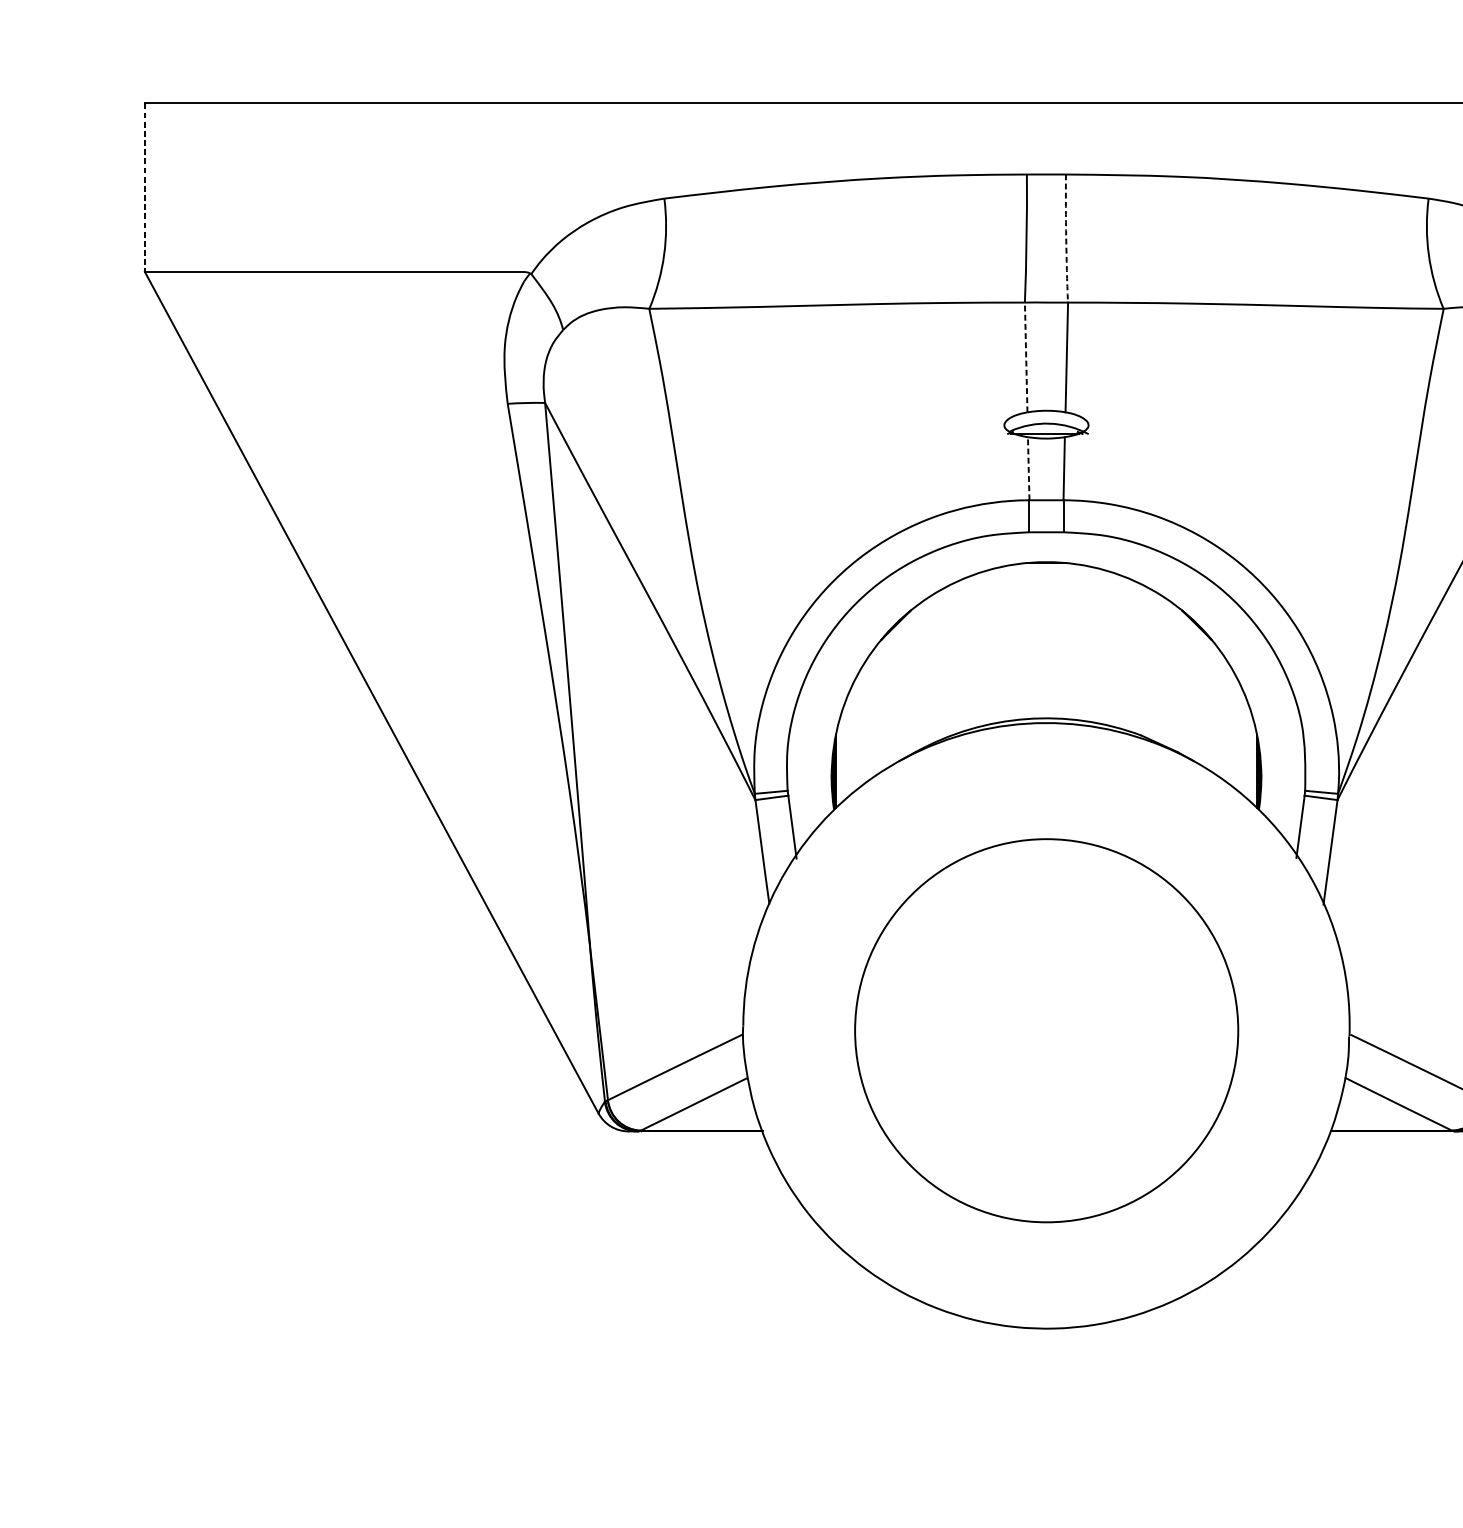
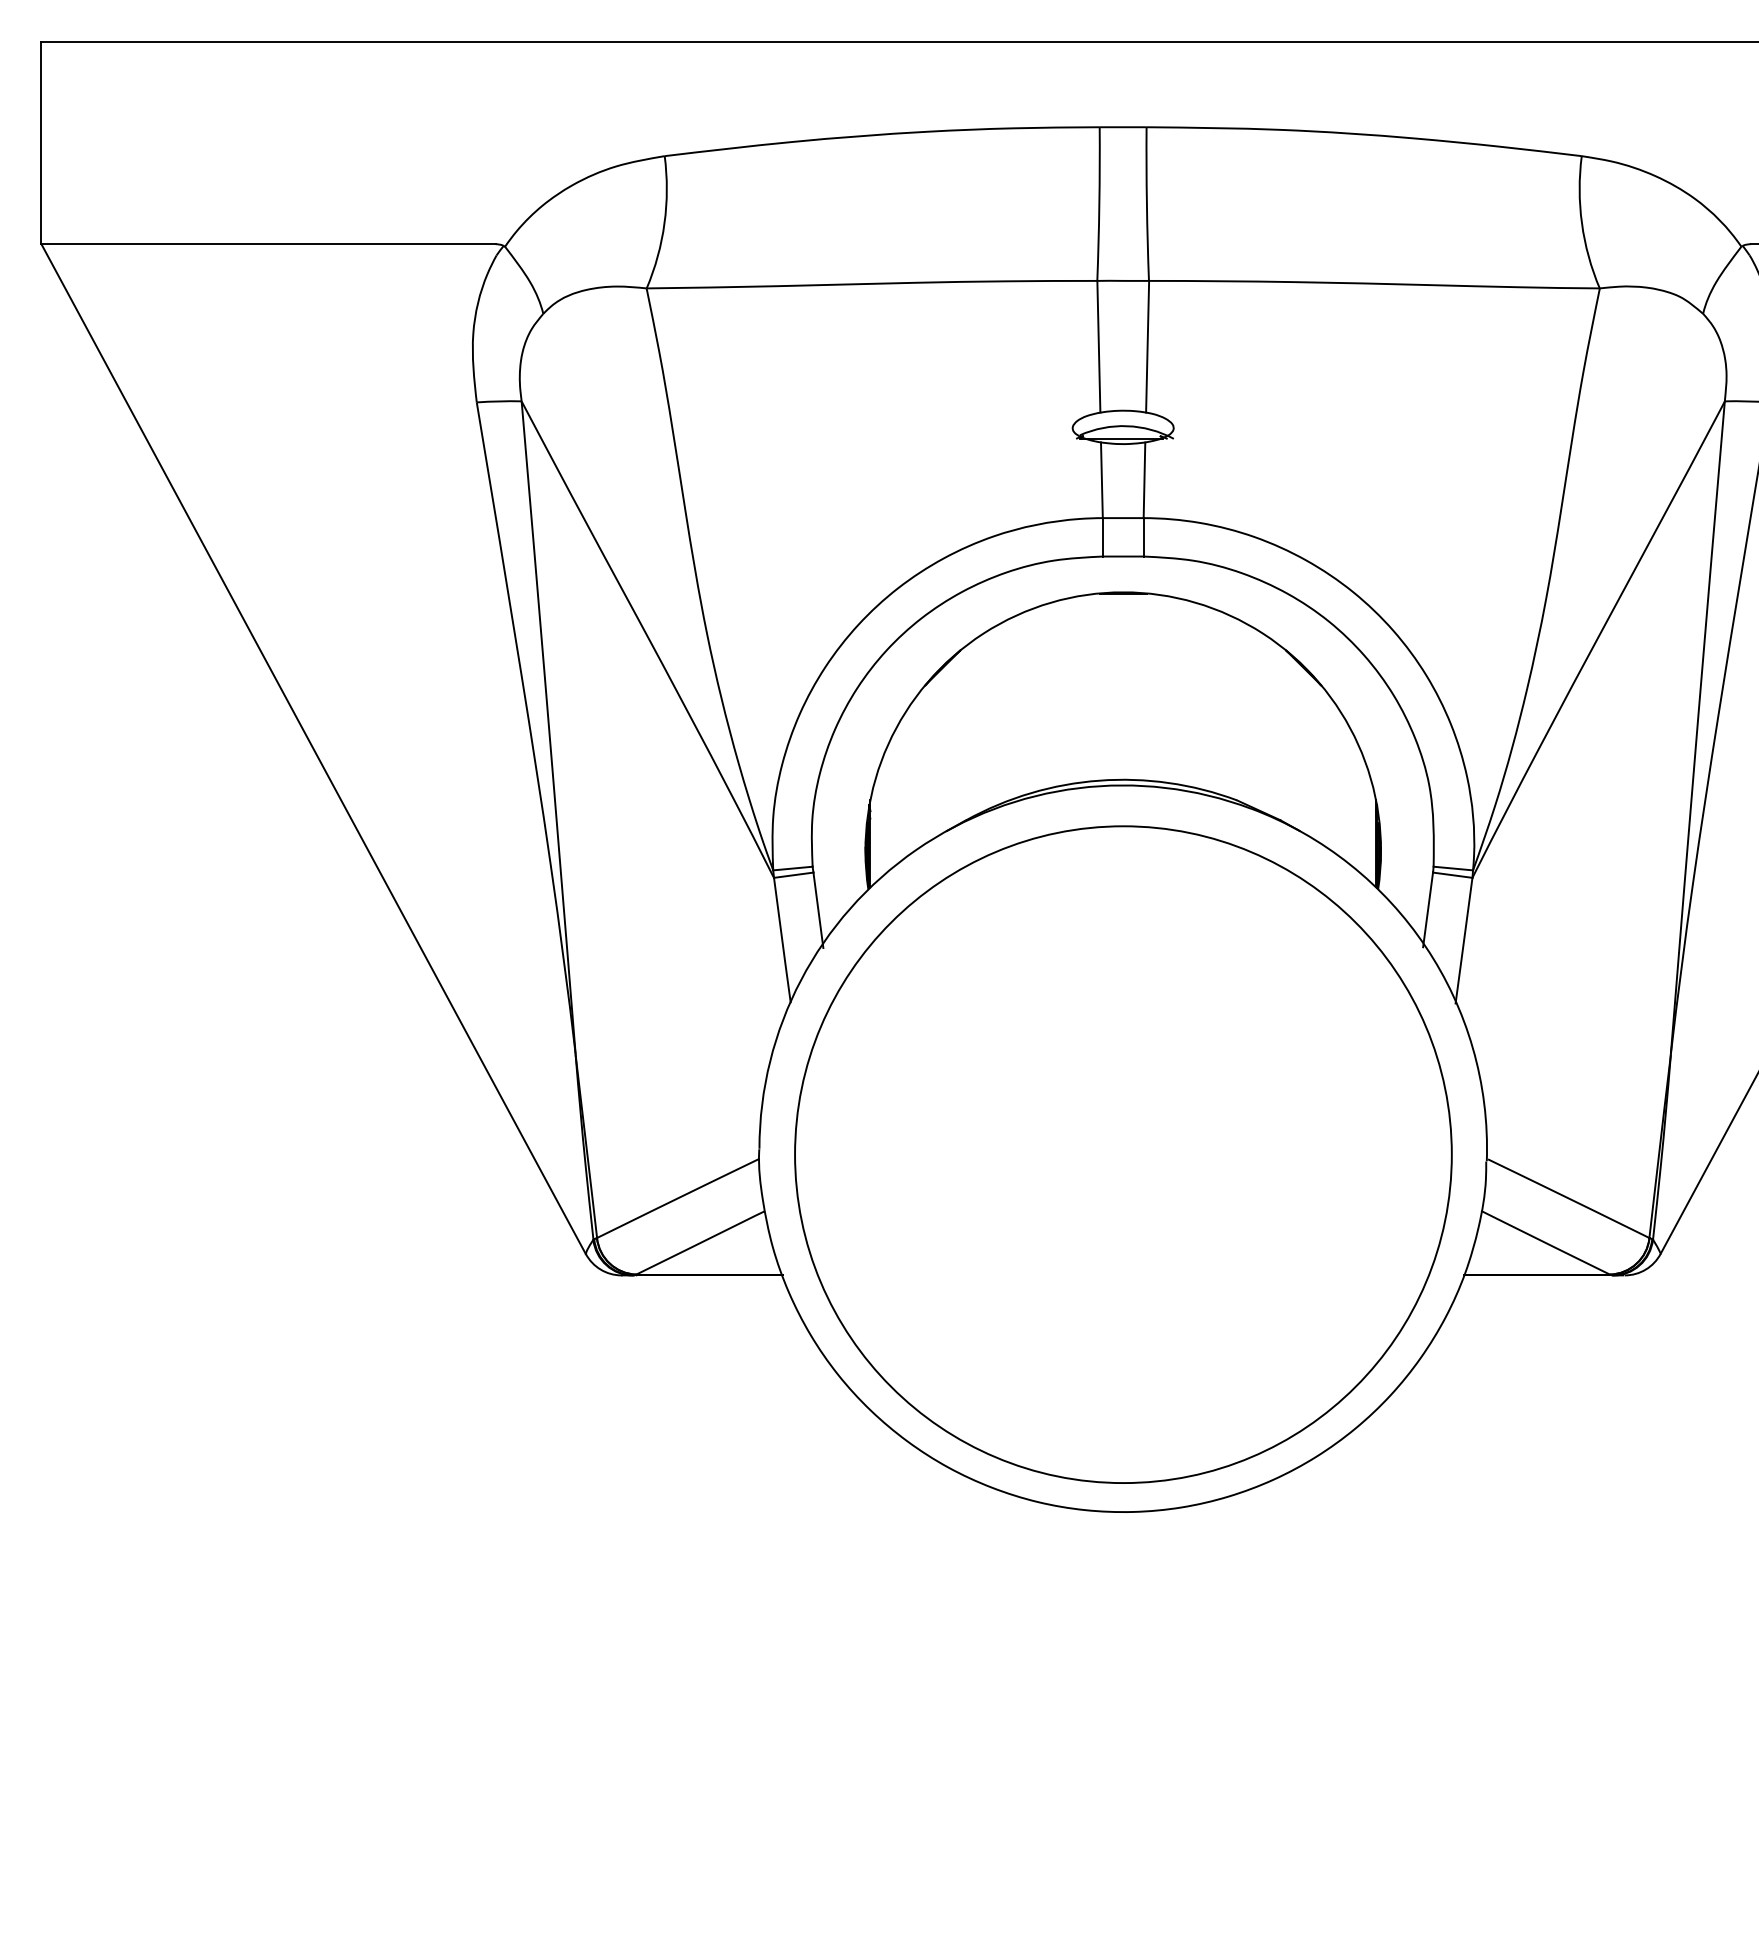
line: (144, 188) -> (41, 143), dashed -> solid
arc: (1065, 238) -> (1146, 203), dashed -> solid
line: (1025, 357) -> (1098, 346), dashed -> solid
line: (1028, 468) -> (1101, 480), dashed -> solid
circle: (1046, 1030) -> (1123, 1154), size x1.43

